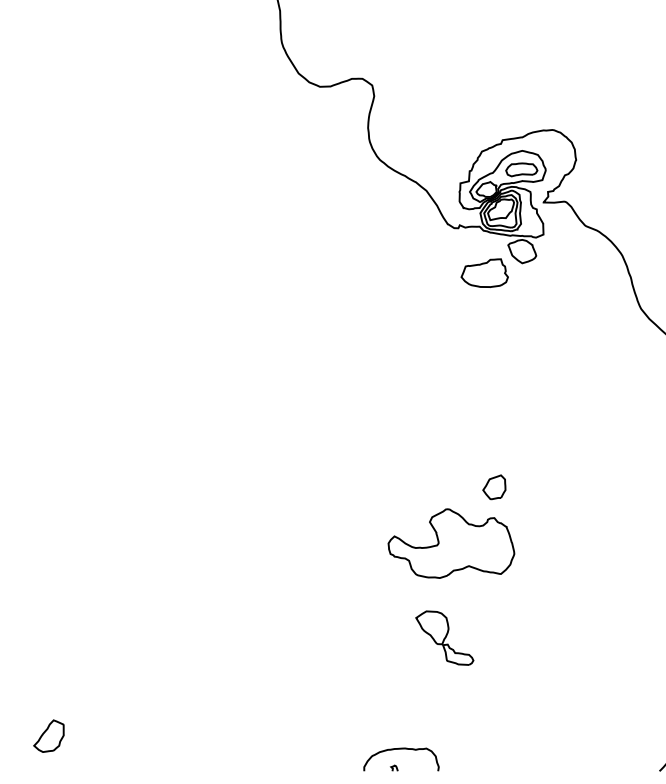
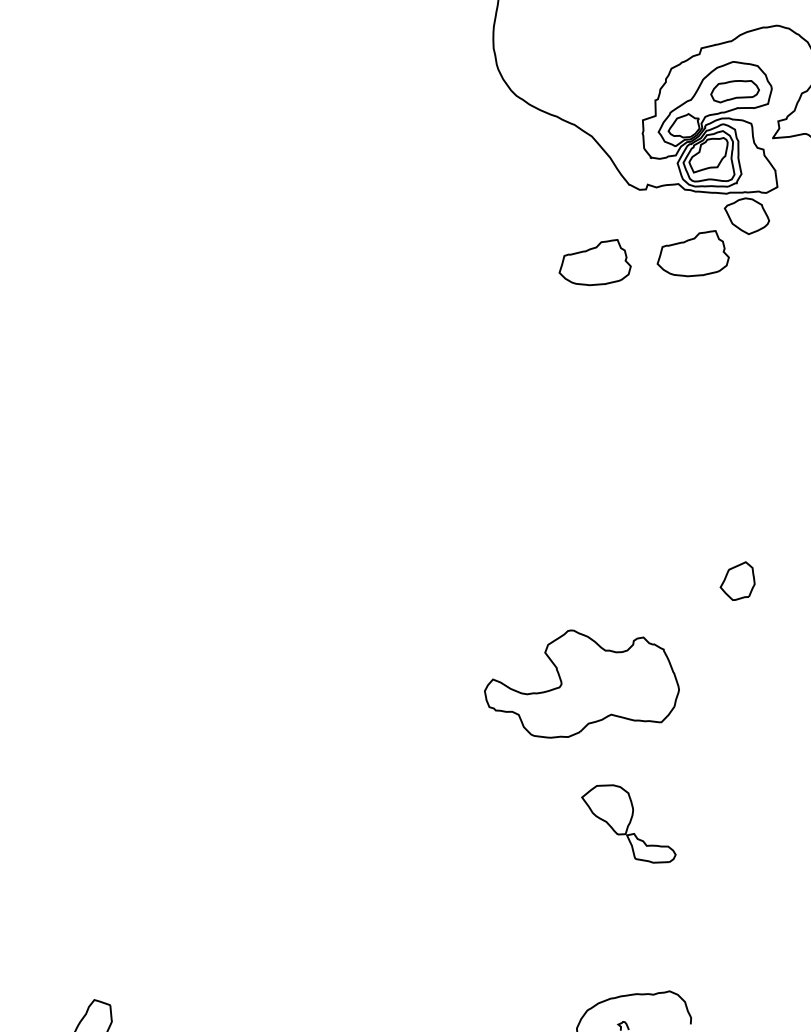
part: (420, 272) -> (594, 262), added
part: (451, 543) -> (581, 682), moved
part: (444, 637) -> (628, 823), moved

